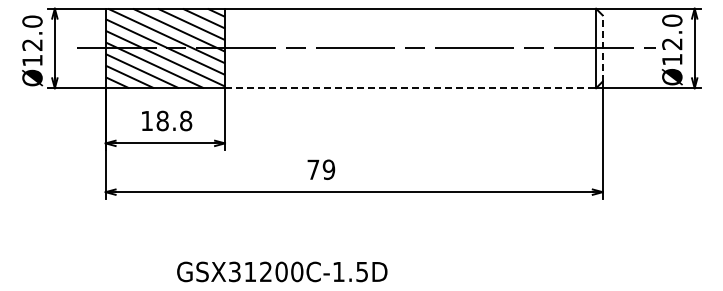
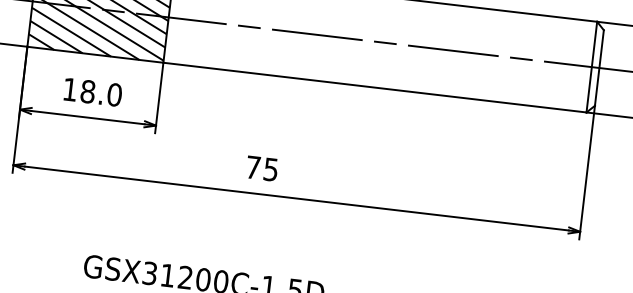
line: (602, 48) -> (599, 68), dashed -> solid
line: (410, 88) -> (374, 87), dashed -> solid
text: (186, 120) -> (115, 94), 18.8 -> 18.0
text: (328, 169) -> (270, 169), 79 -> 75

